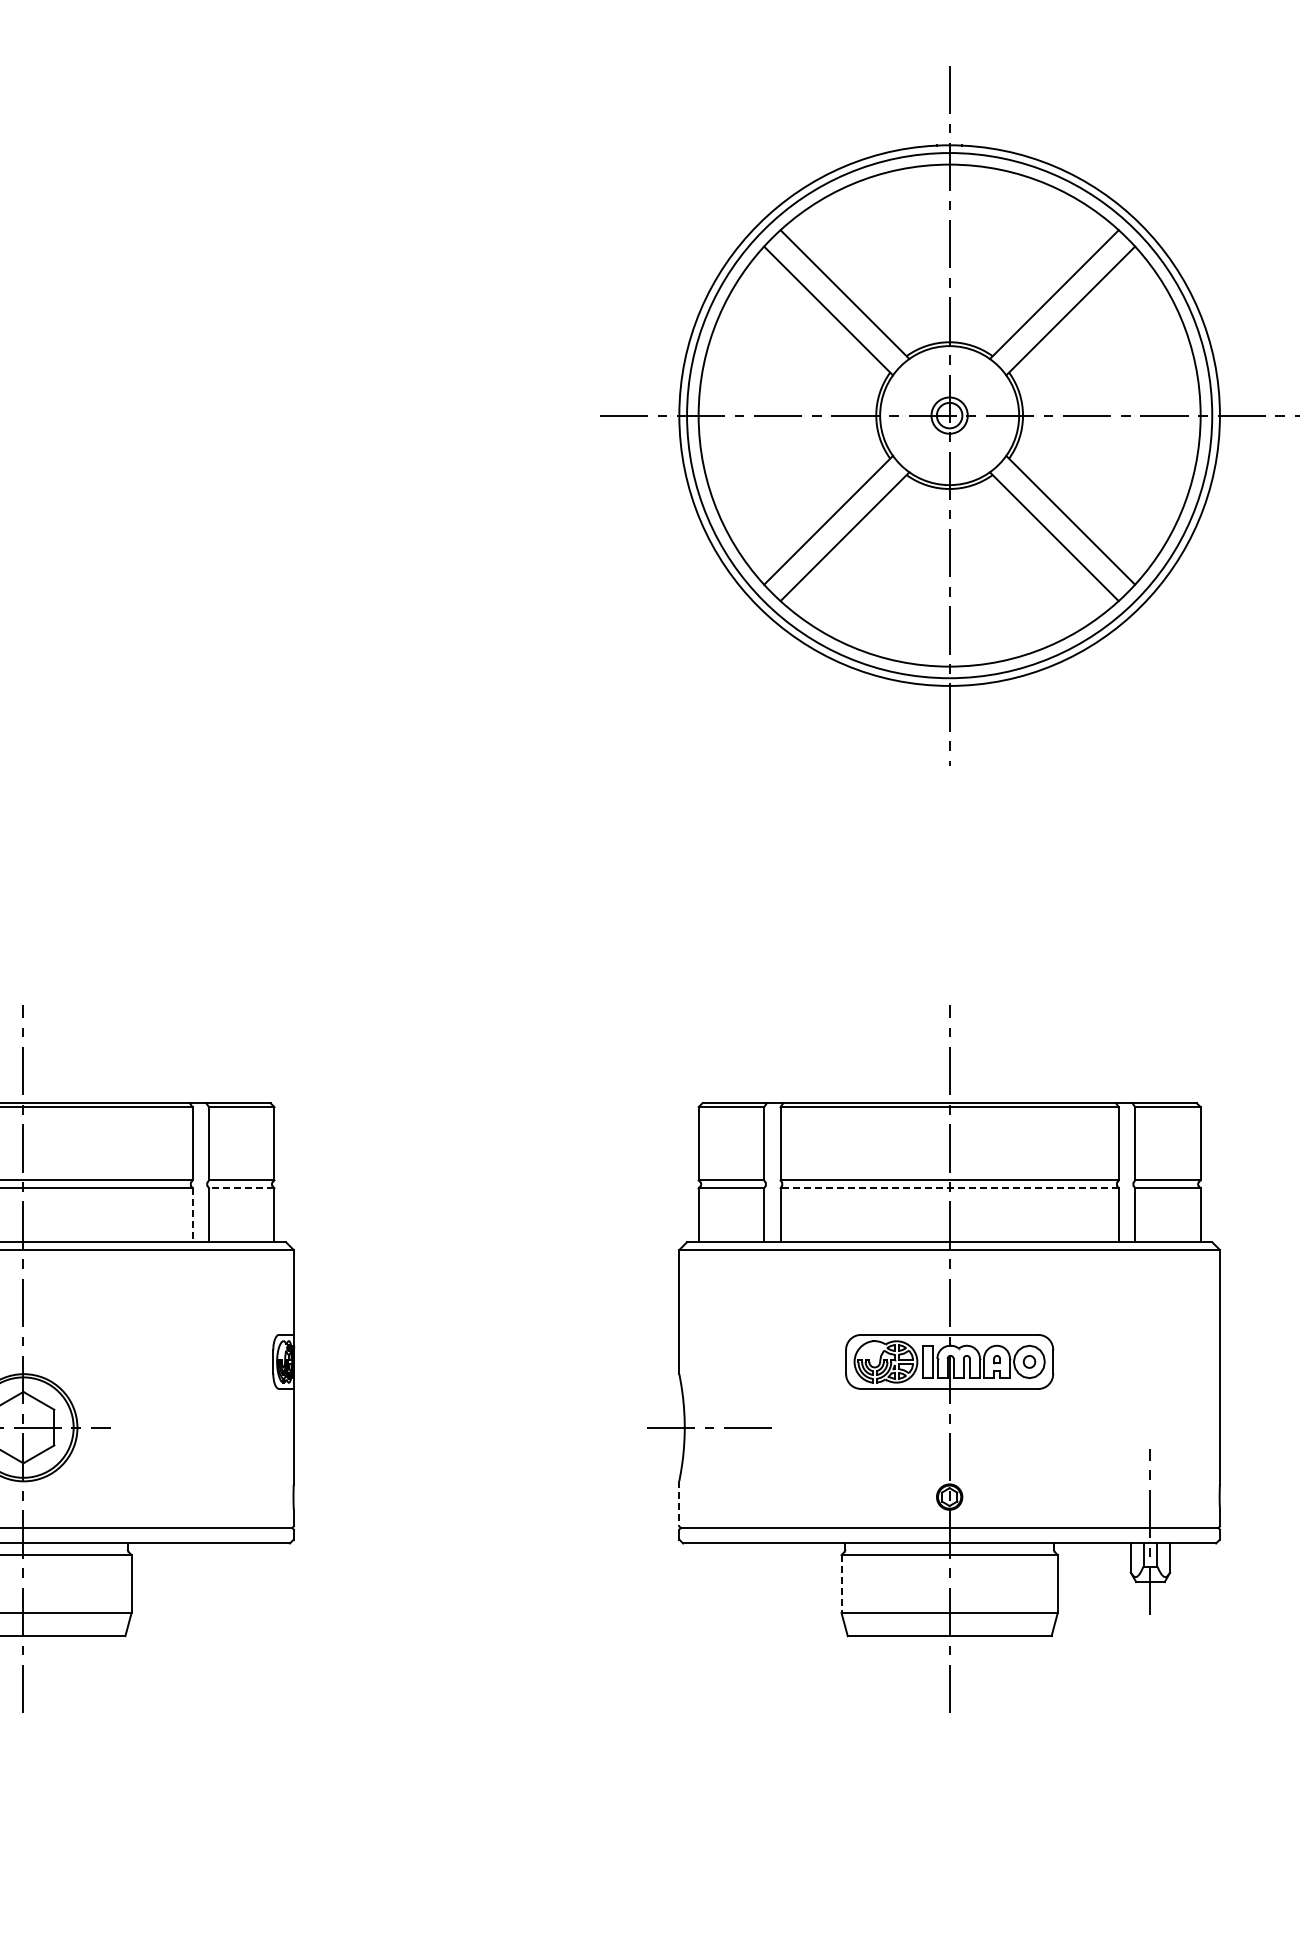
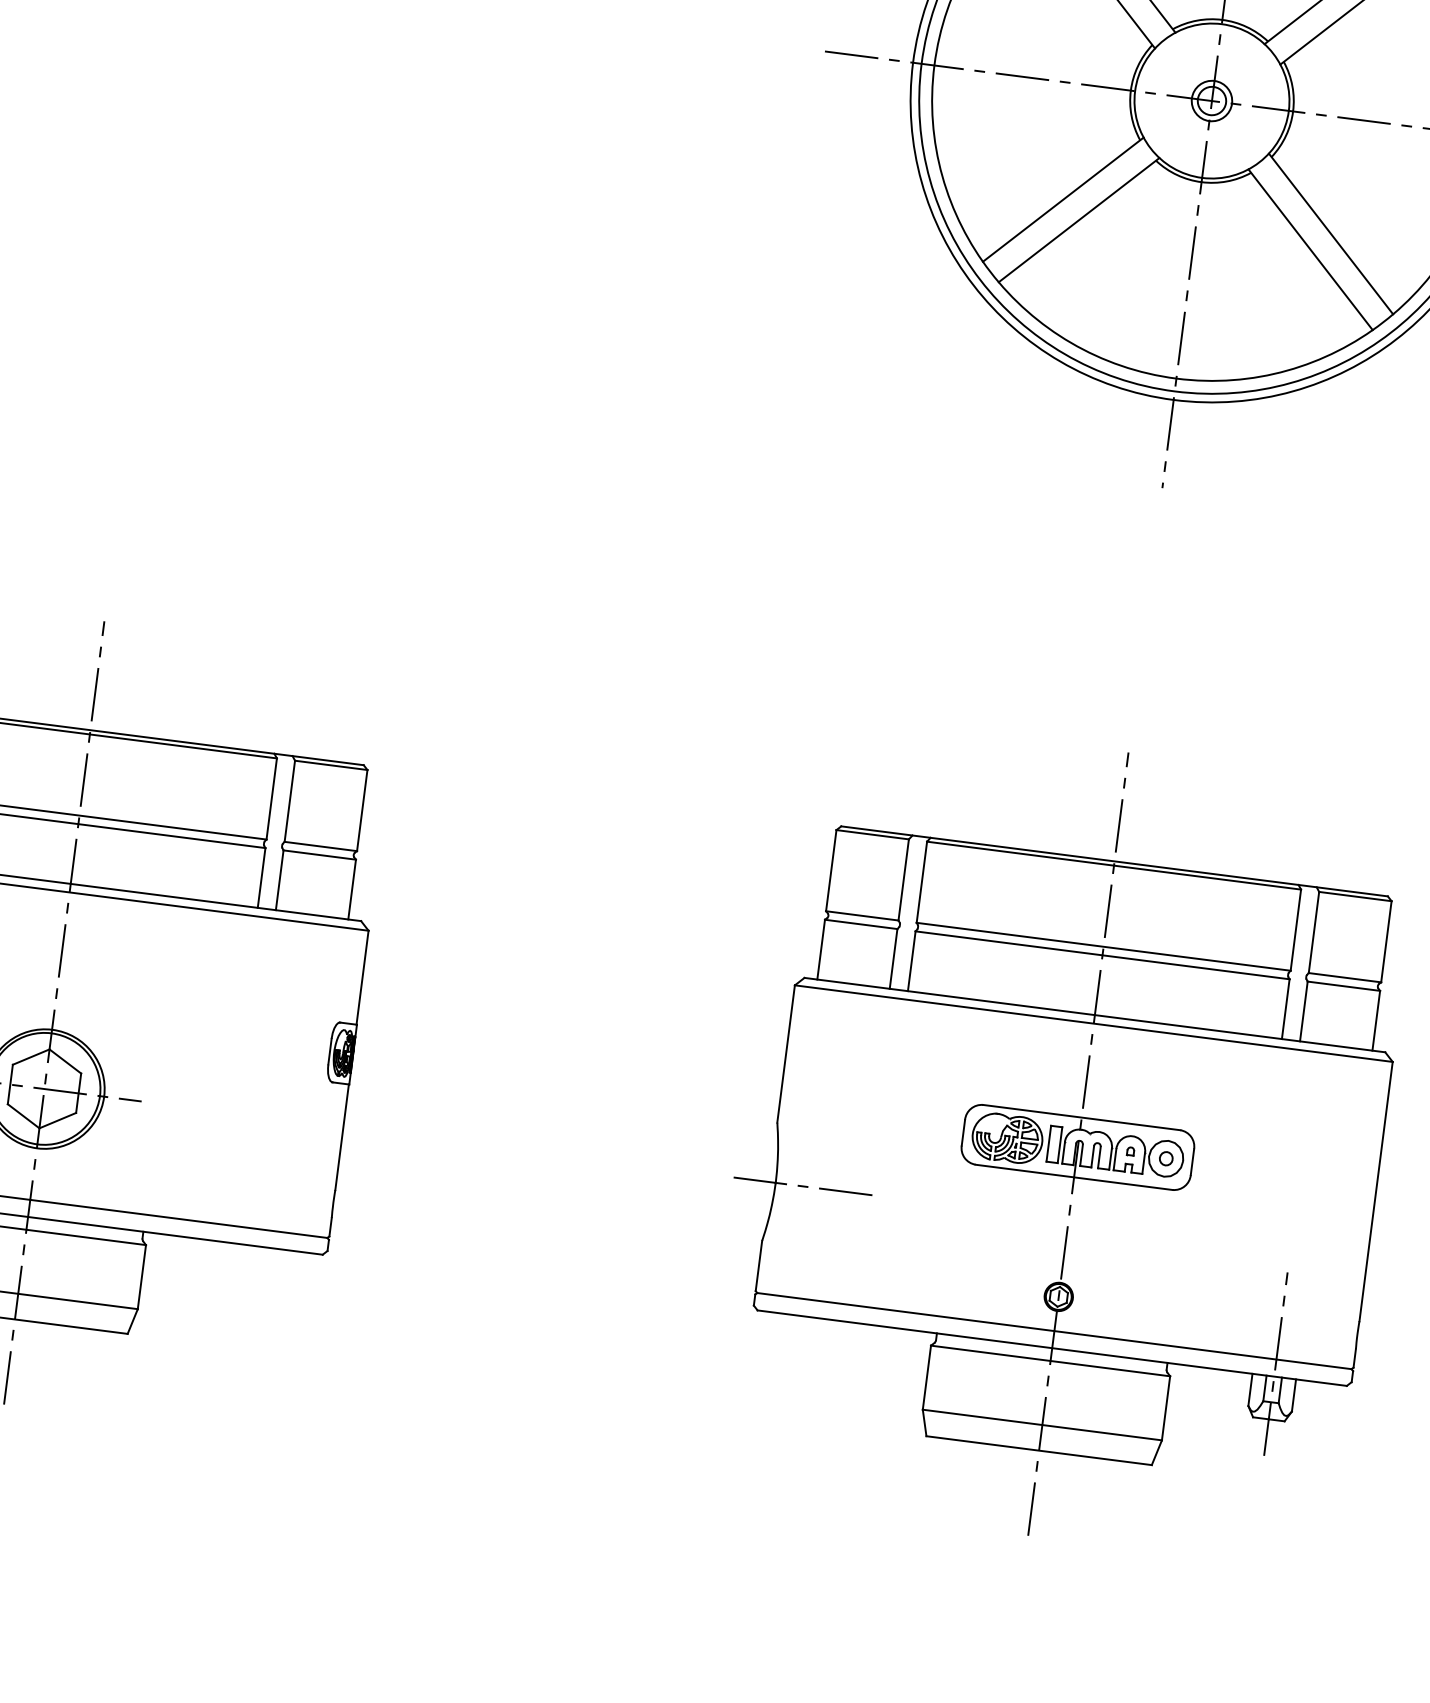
line: (241, 1188) -> (319, 855), dashed -> solid
line: (949, 1188) -> (1102, 955), dashed -> solid
line: (192, 1215) -> (261, 878), dashed -> solid
line: (679, 1503) -> (759, 1265), dashed -> solid
line: (841, 1584) -> (926, 1378), dashed -> solid

